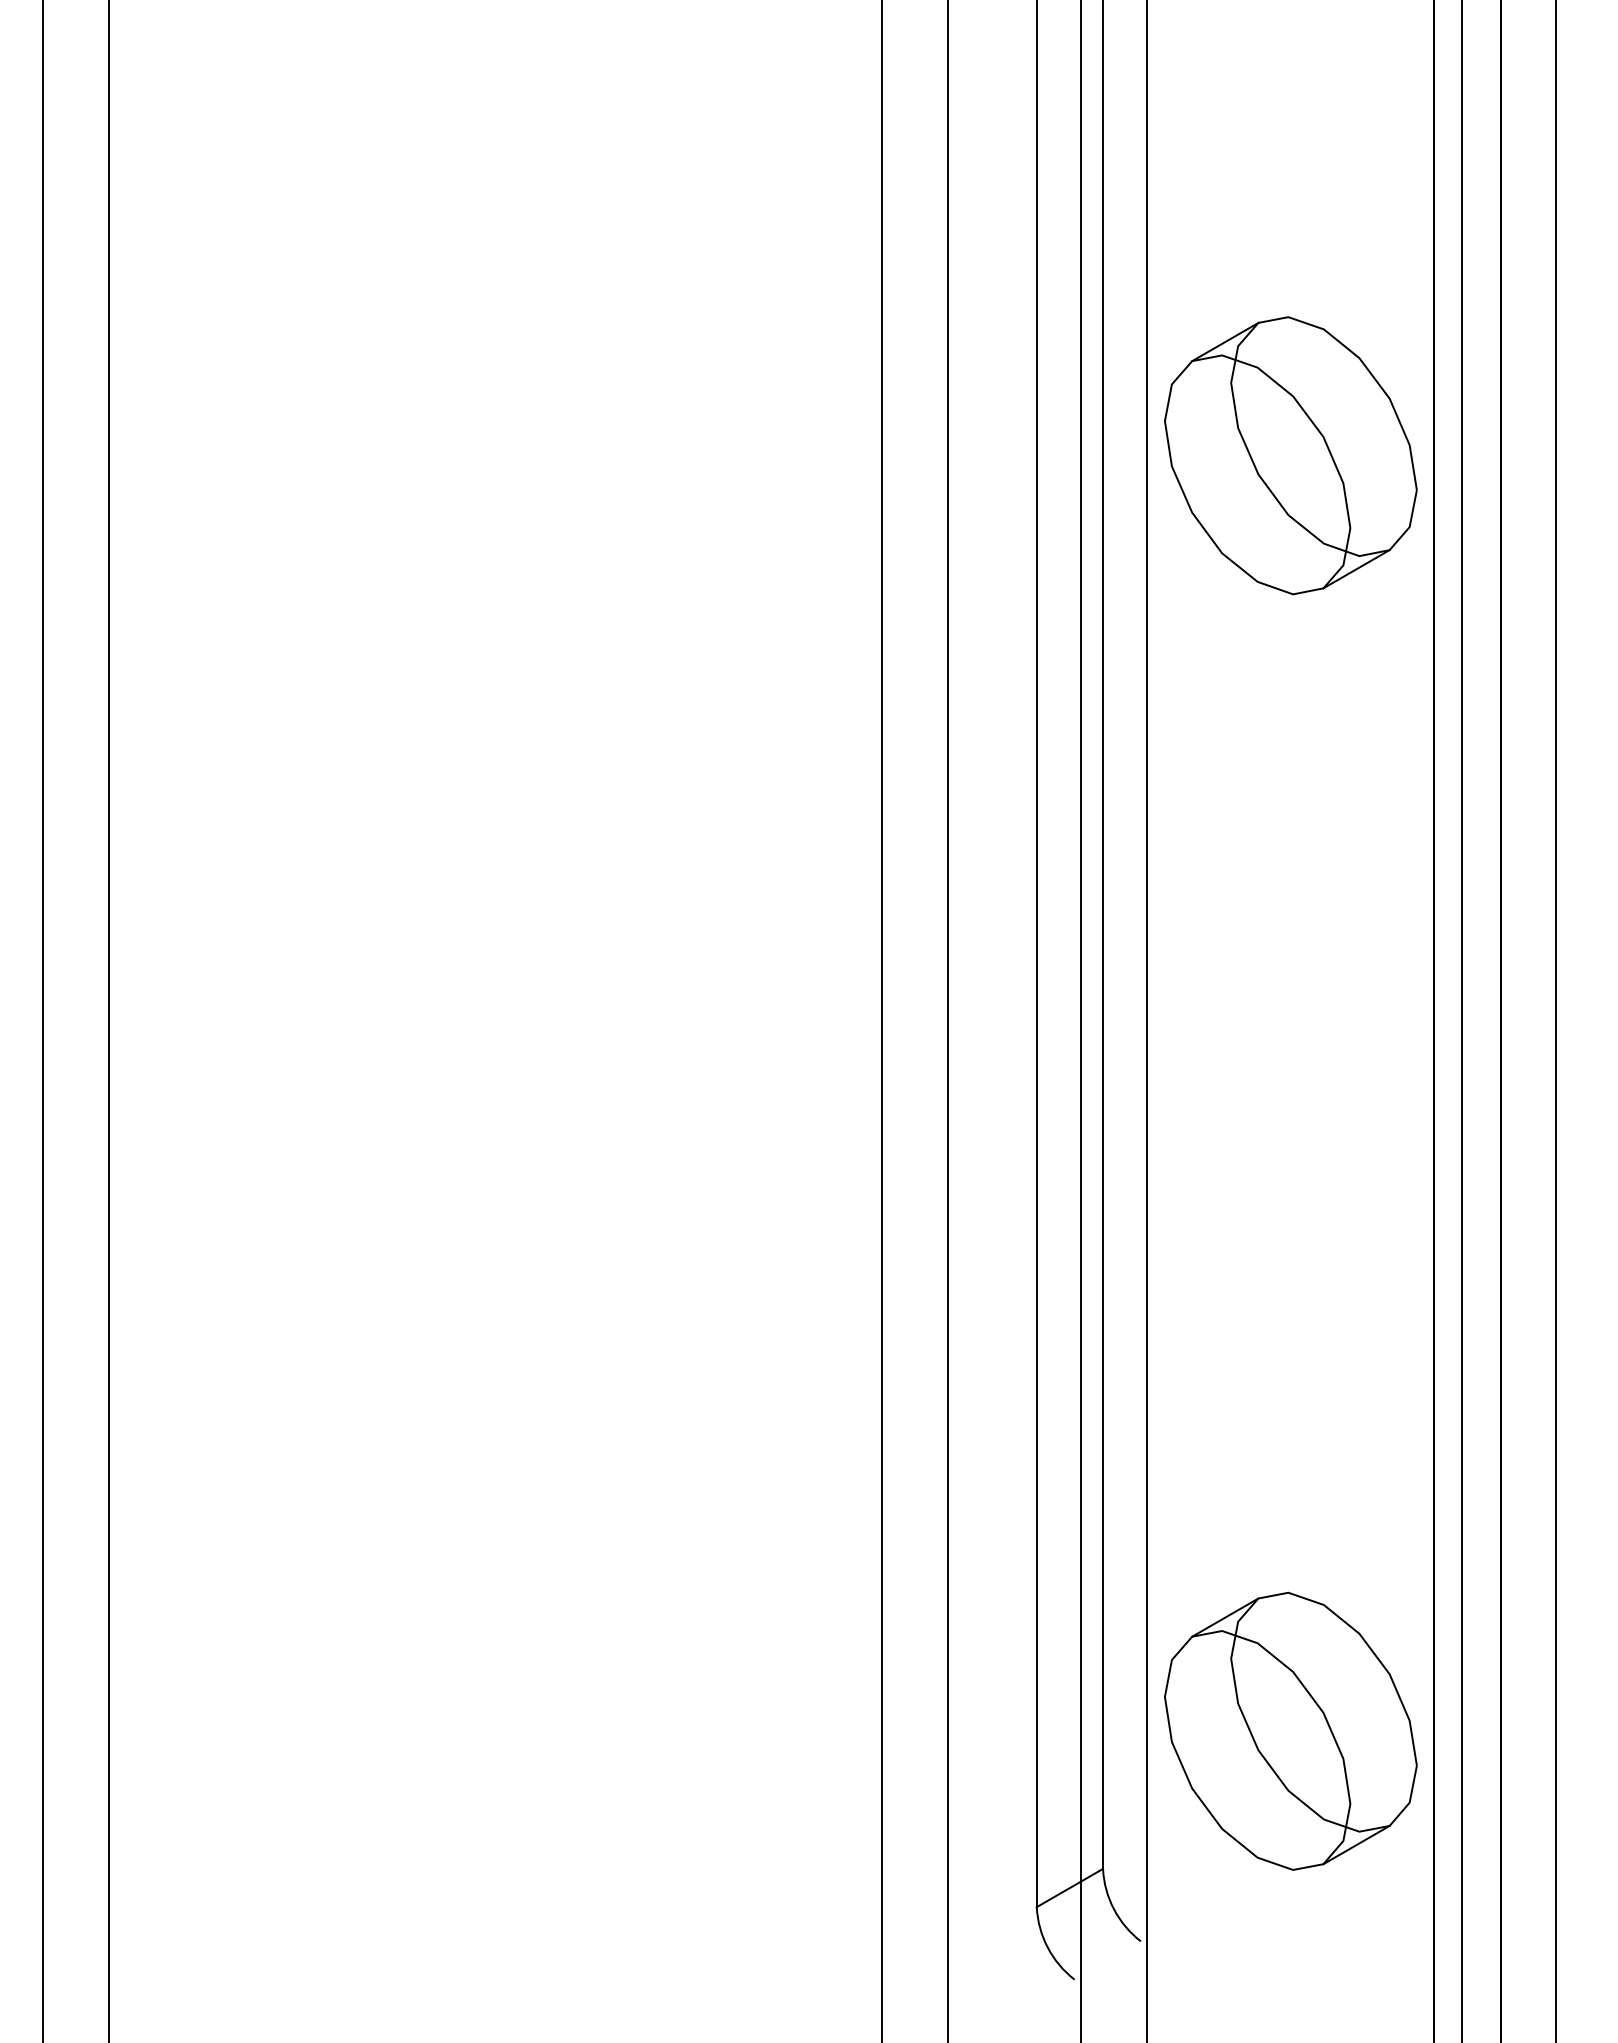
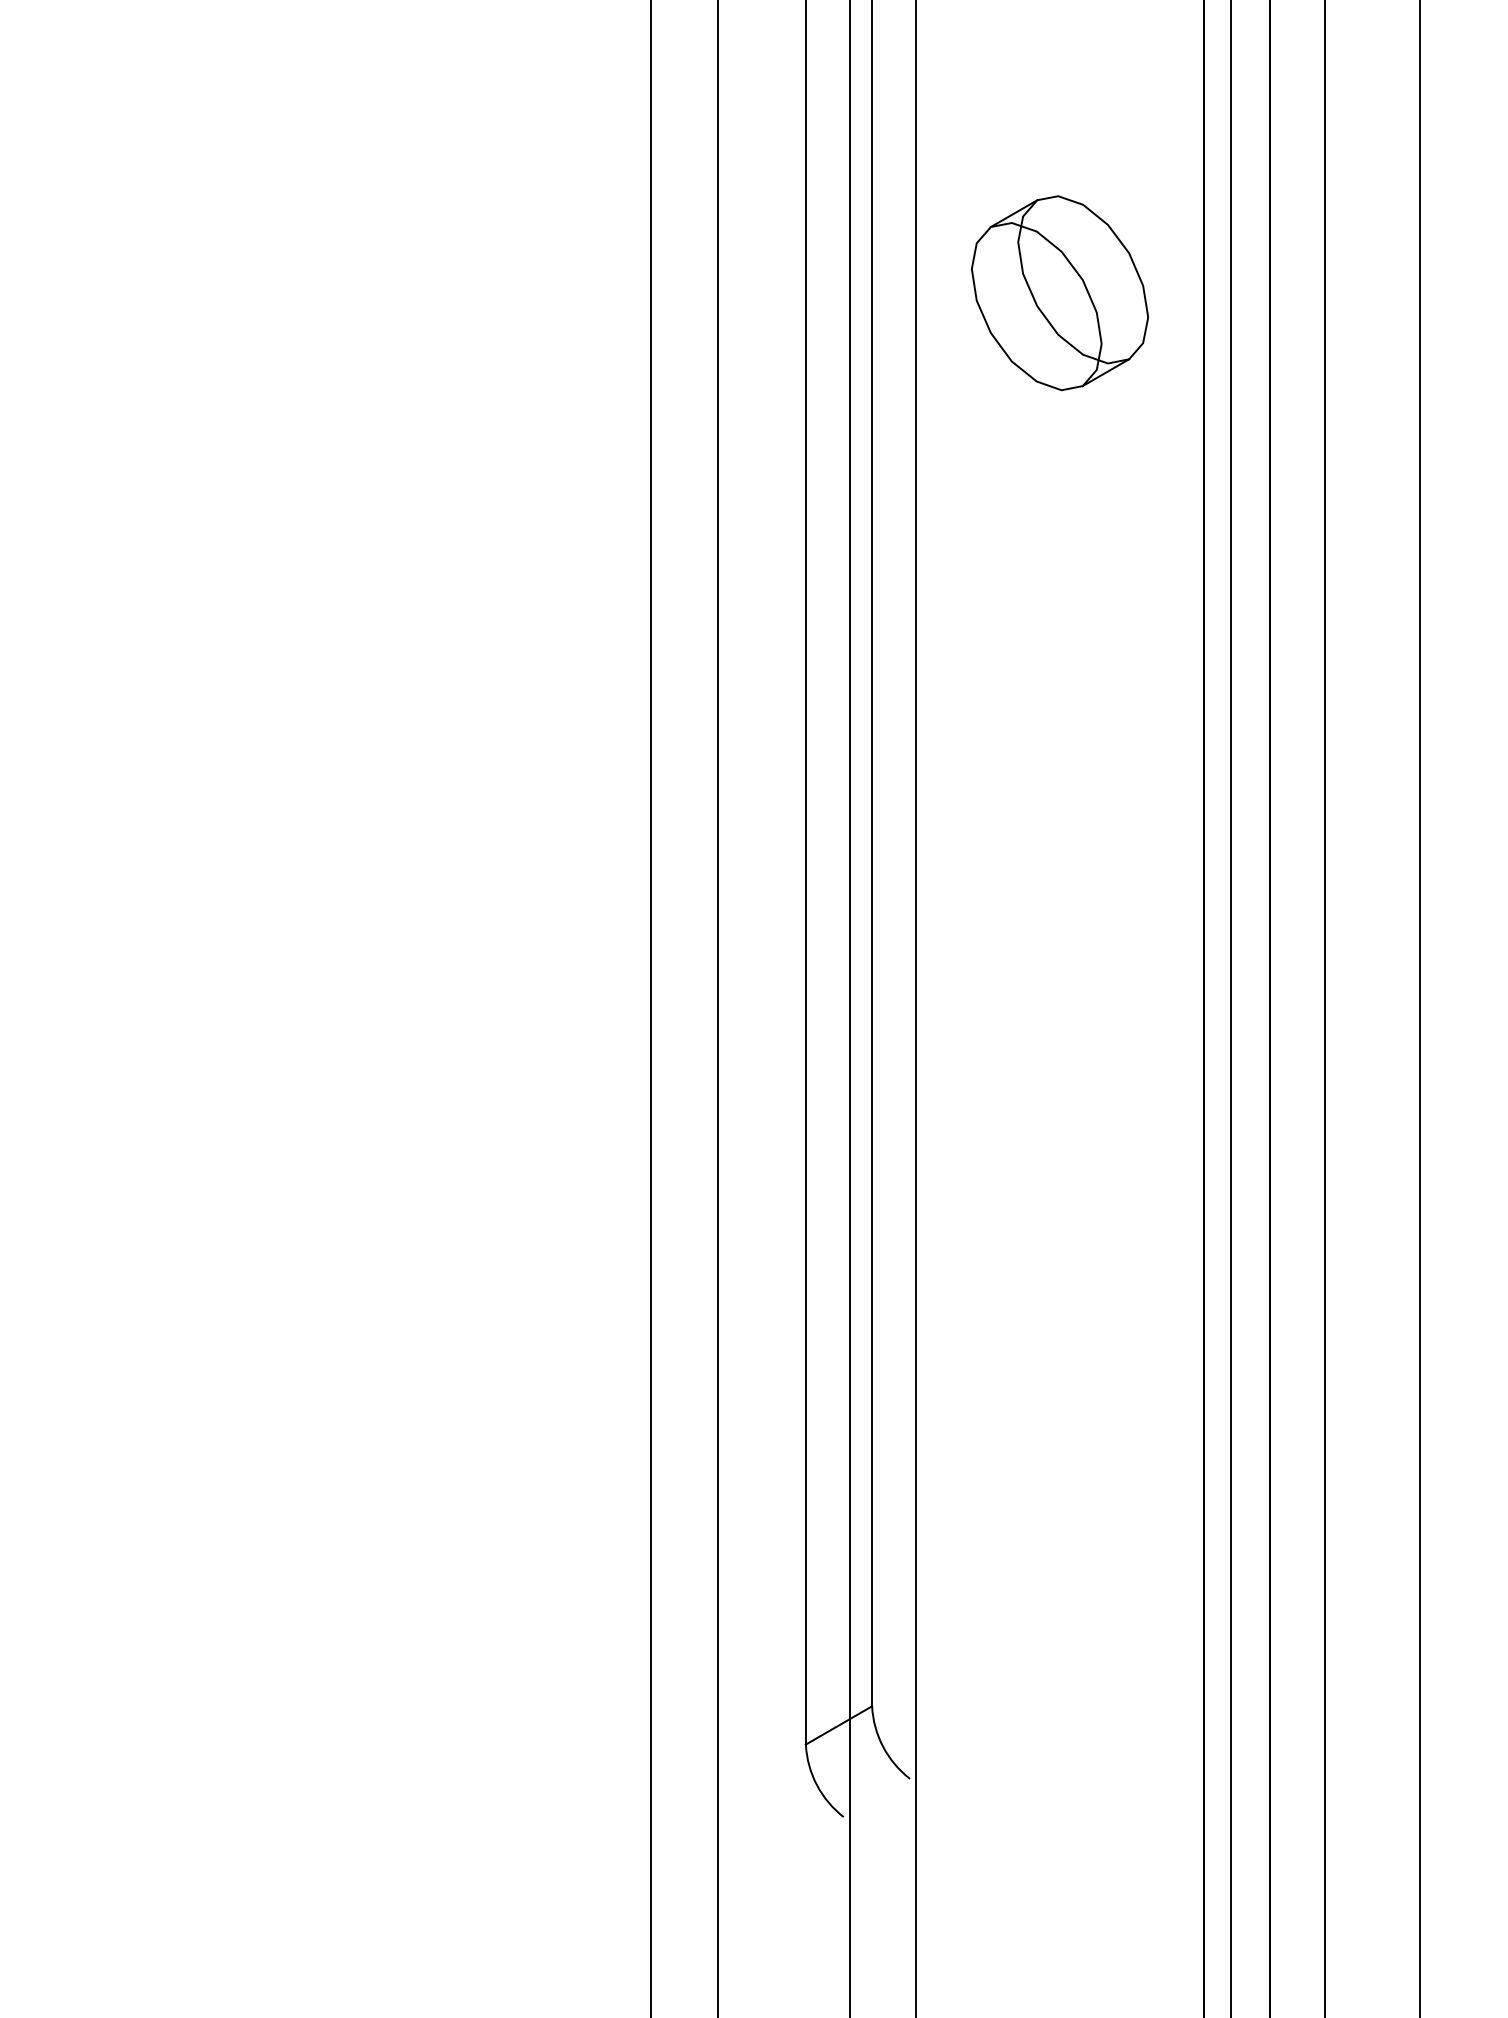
part: (1290, 455) -> (1059, 292), size x0.7
part: (1290, 1730) -> (1059, 1567), removed

